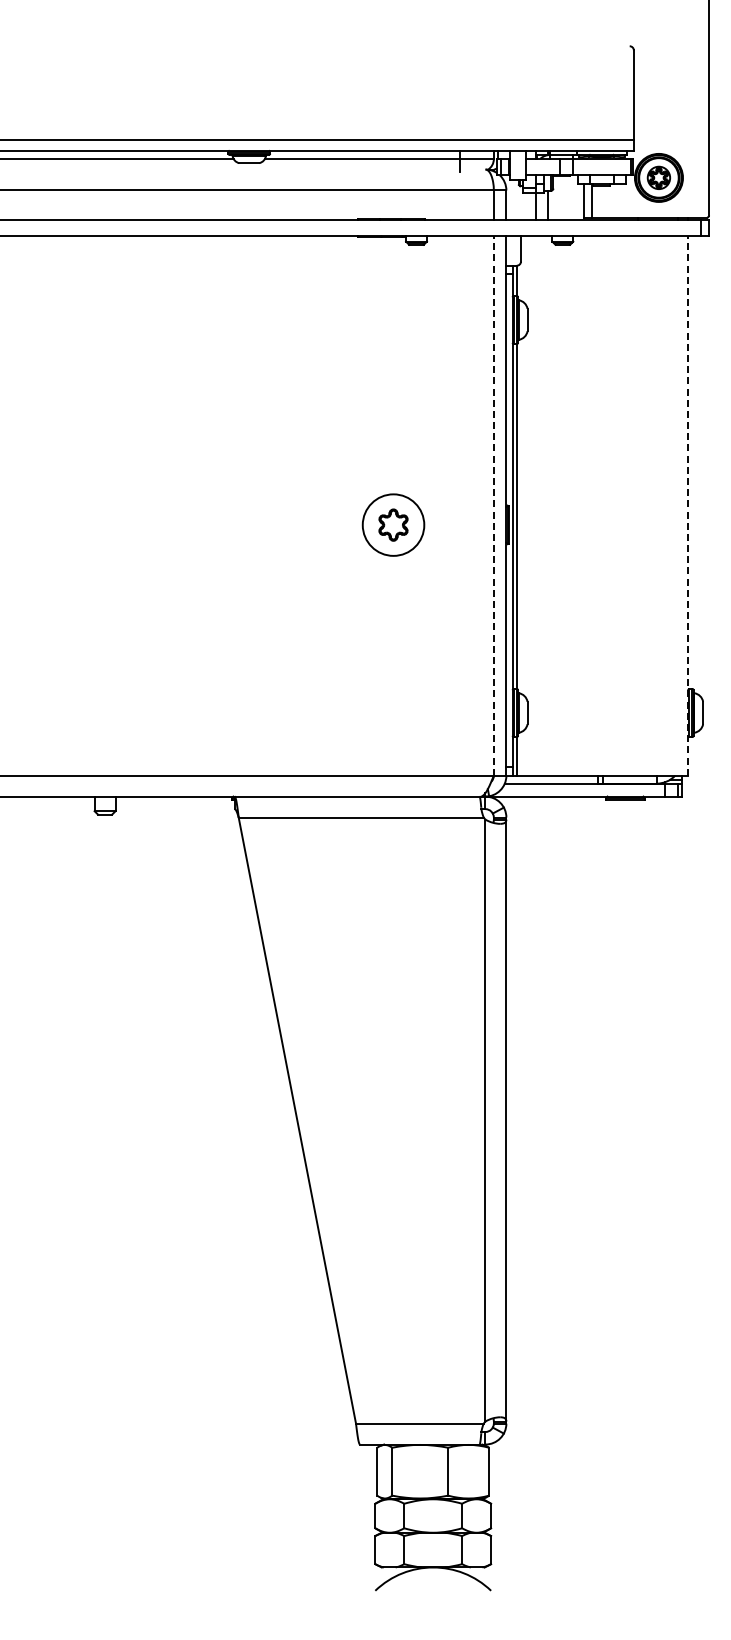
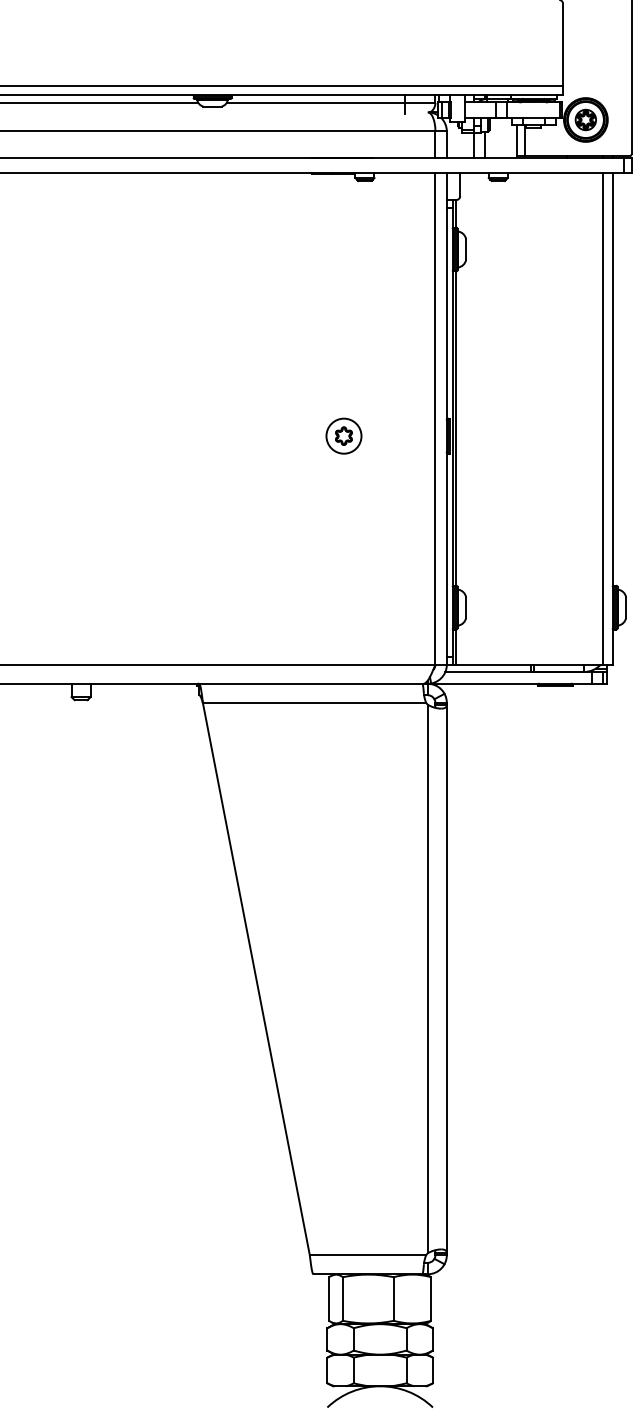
line: (677, 505) -> (602, 418), added
line: (493, 506) -> (435, 419), dashed -> solid
line: (688, 506) -> (612, 419), dashed -> solid
part: (393, 524) -> (343, 435), size x0.62

